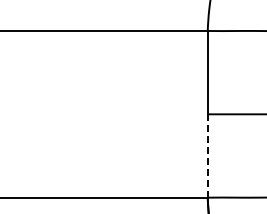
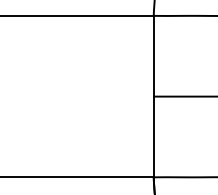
line: (207, 155) -> (153, 136), dashed -> solid

